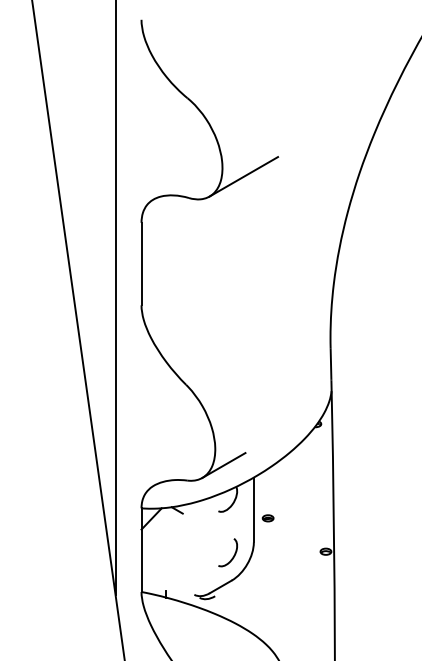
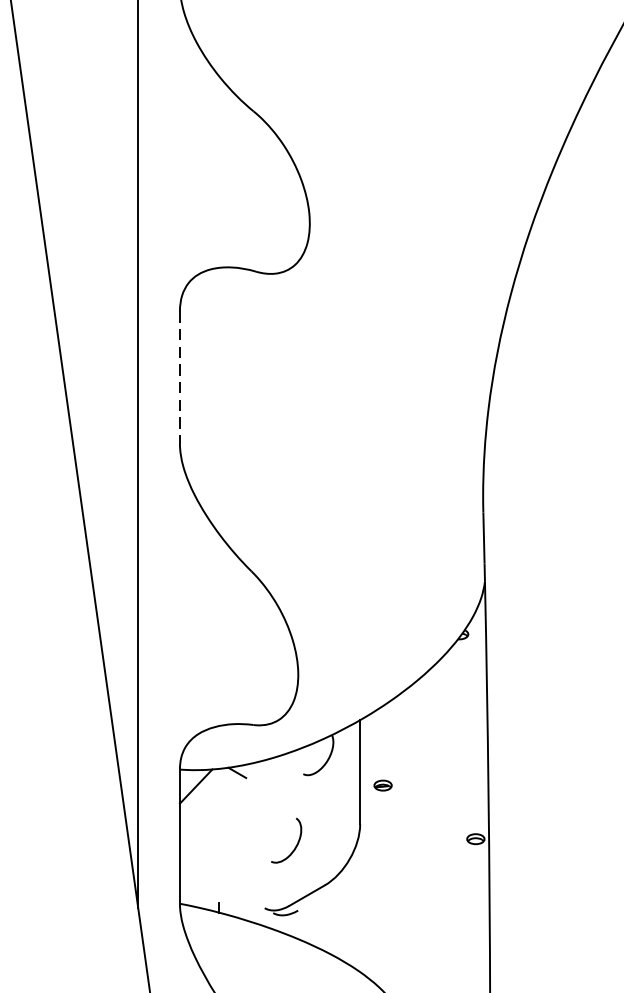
line: (243, 176) -> (343, 237), removed
line: (141, 264) -> (179, 378), solid -> dashed
line: (223, 465) -> (311, 700), removed
curve: (233, 555) -> (295, 845), moved

